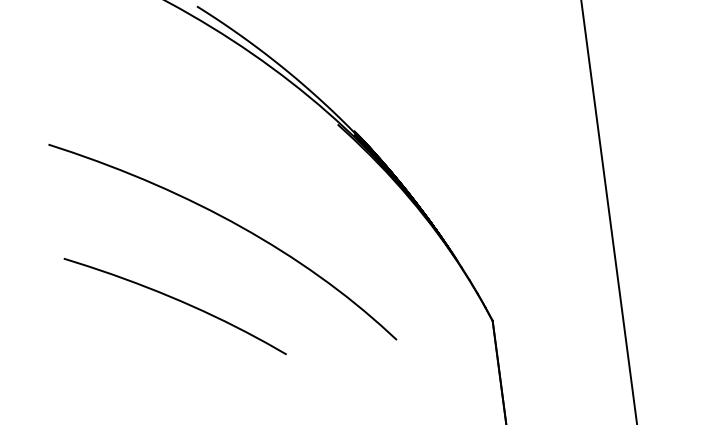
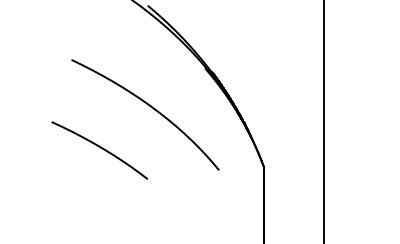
curve: (176, 301) -> (100, 148), moved

